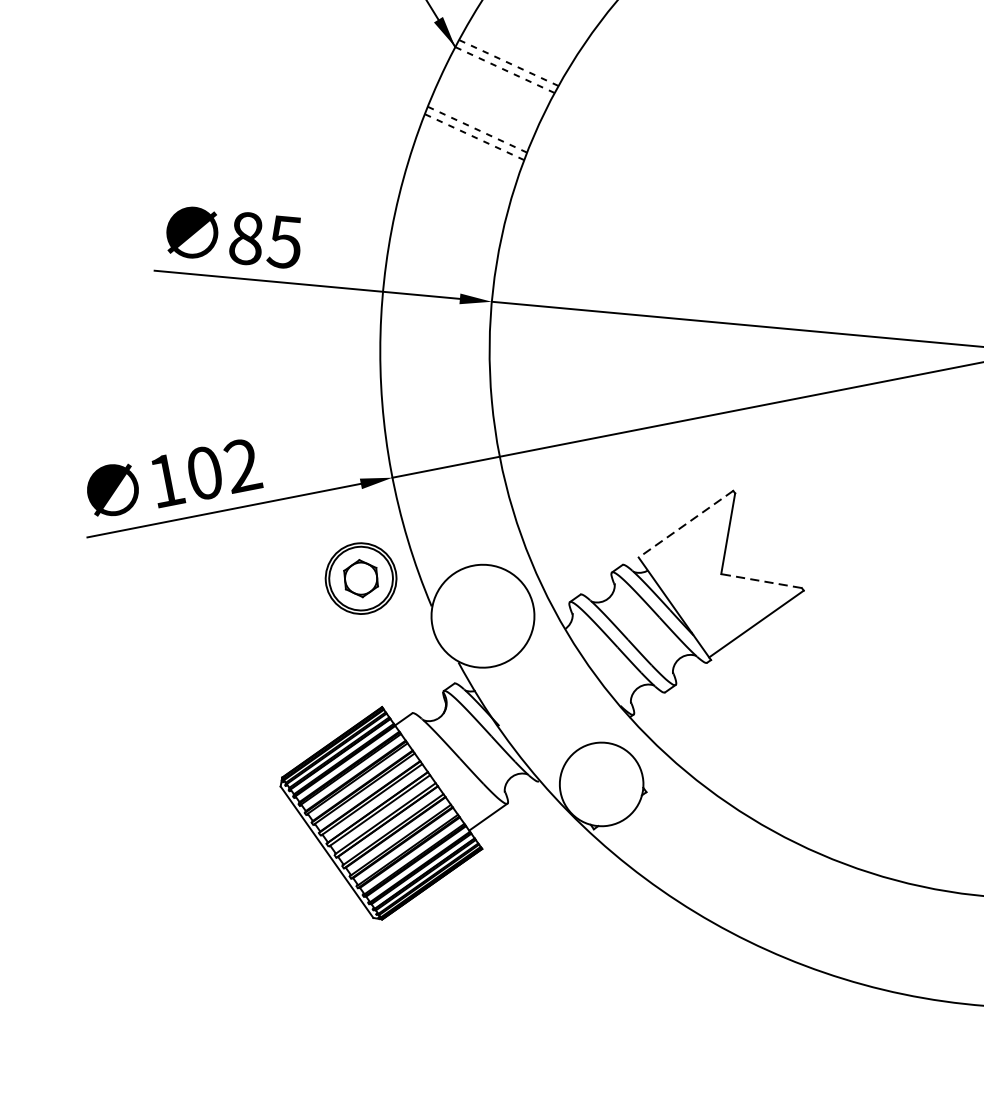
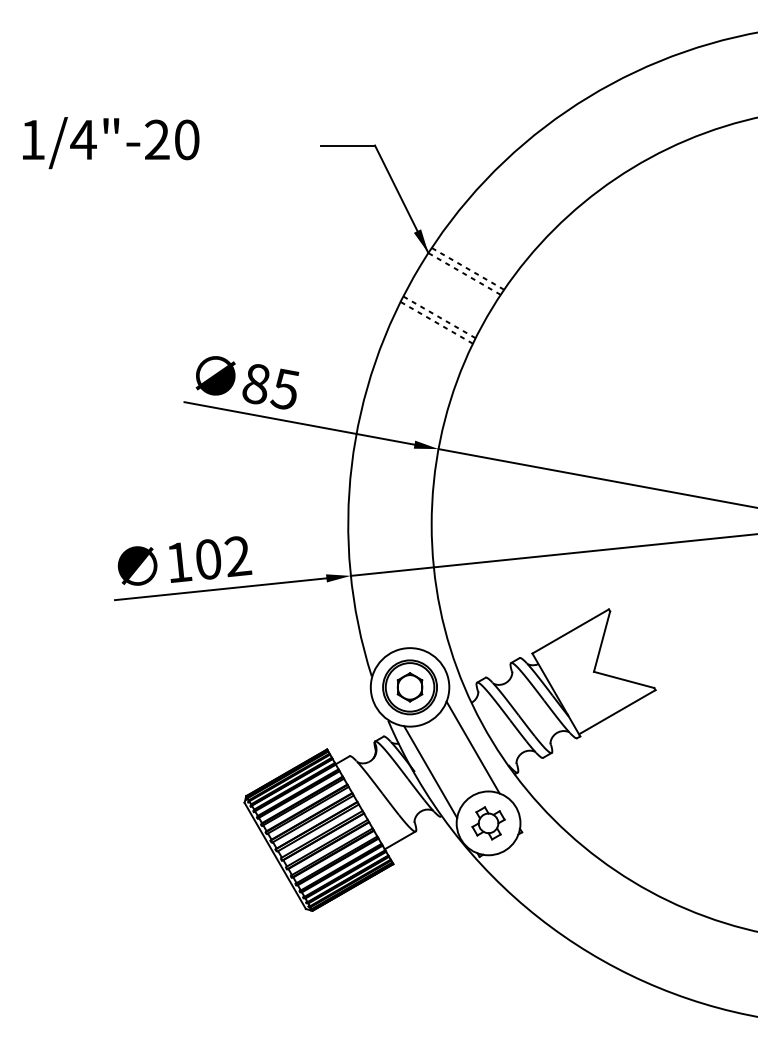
line: (685, 524) -> (570, 631), dashed -> solid
part: (360, 578) -> (409, 687), moved
line: (760, 580) -> (623, 679), dashed -> solid
line: (571, 687) -> (472, 747), added
line: (519, 724) -> (430, 772), added
part: (601, 784) -> (488, 823), added

